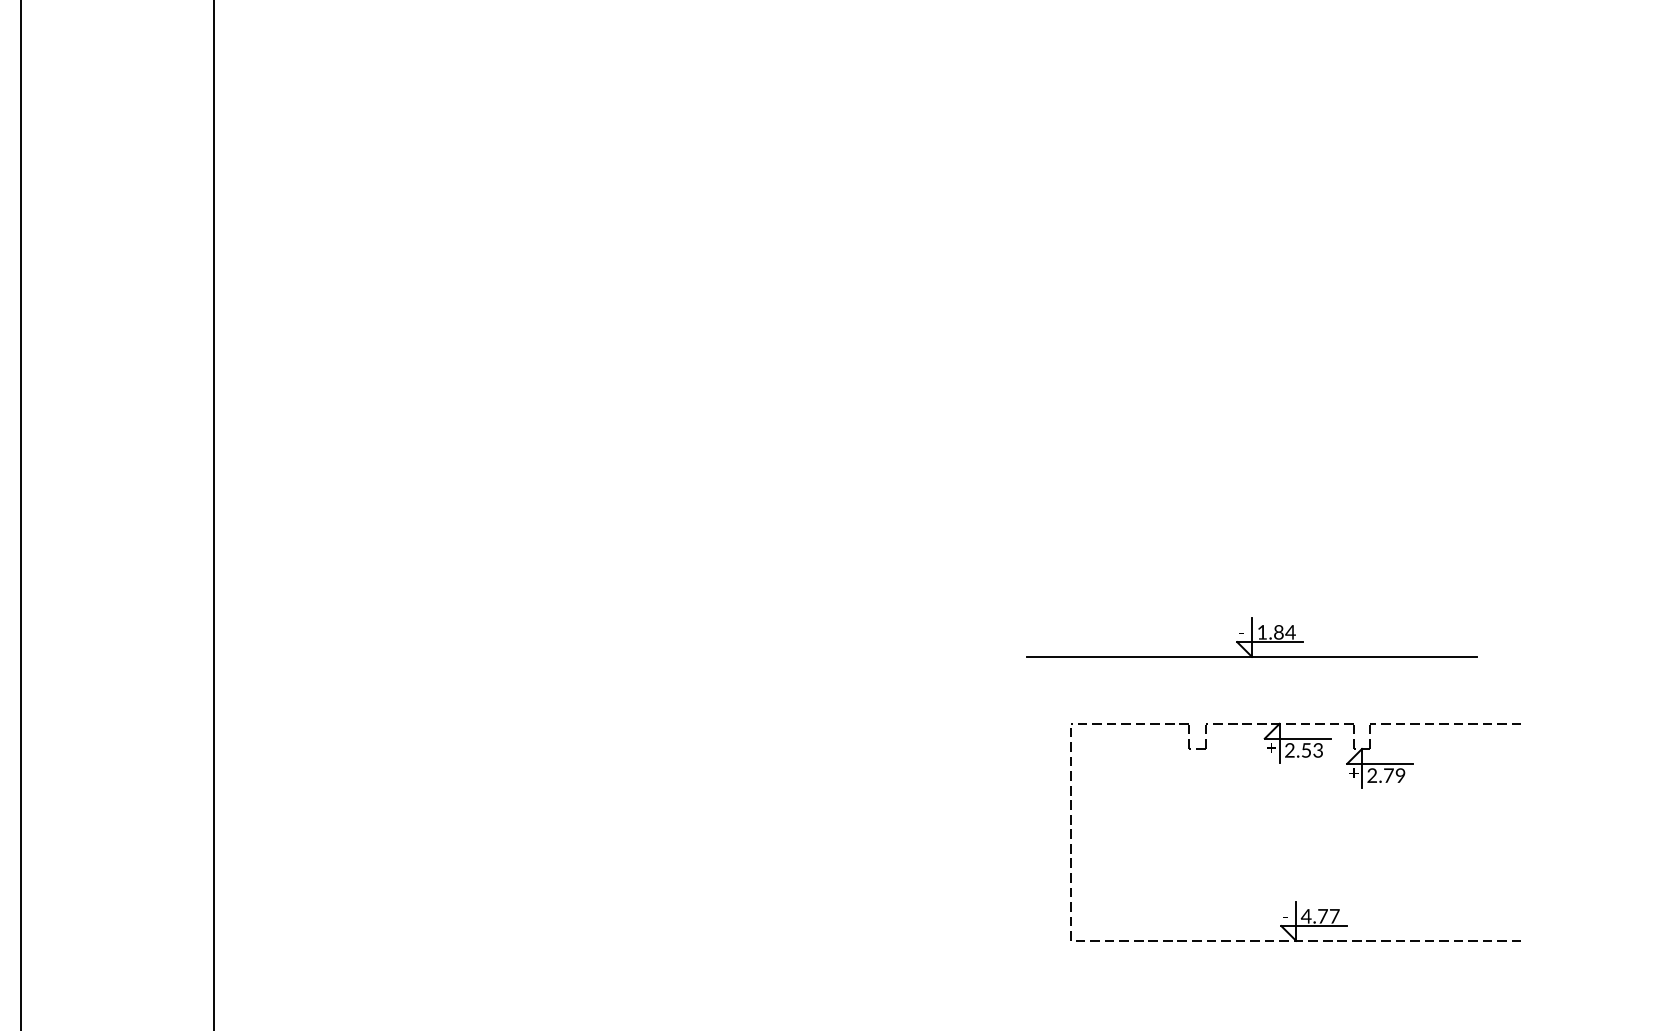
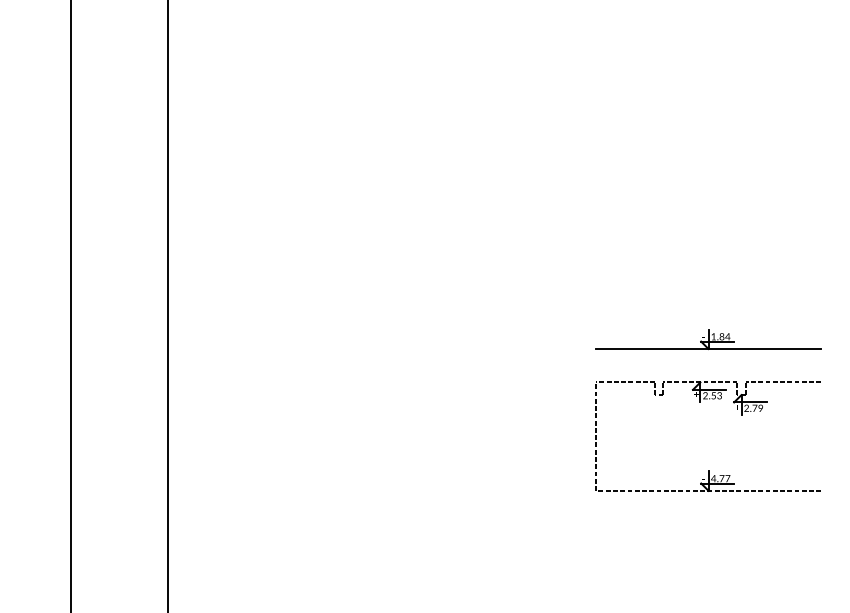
part: (1251, 637) -> (708, 339), moved

